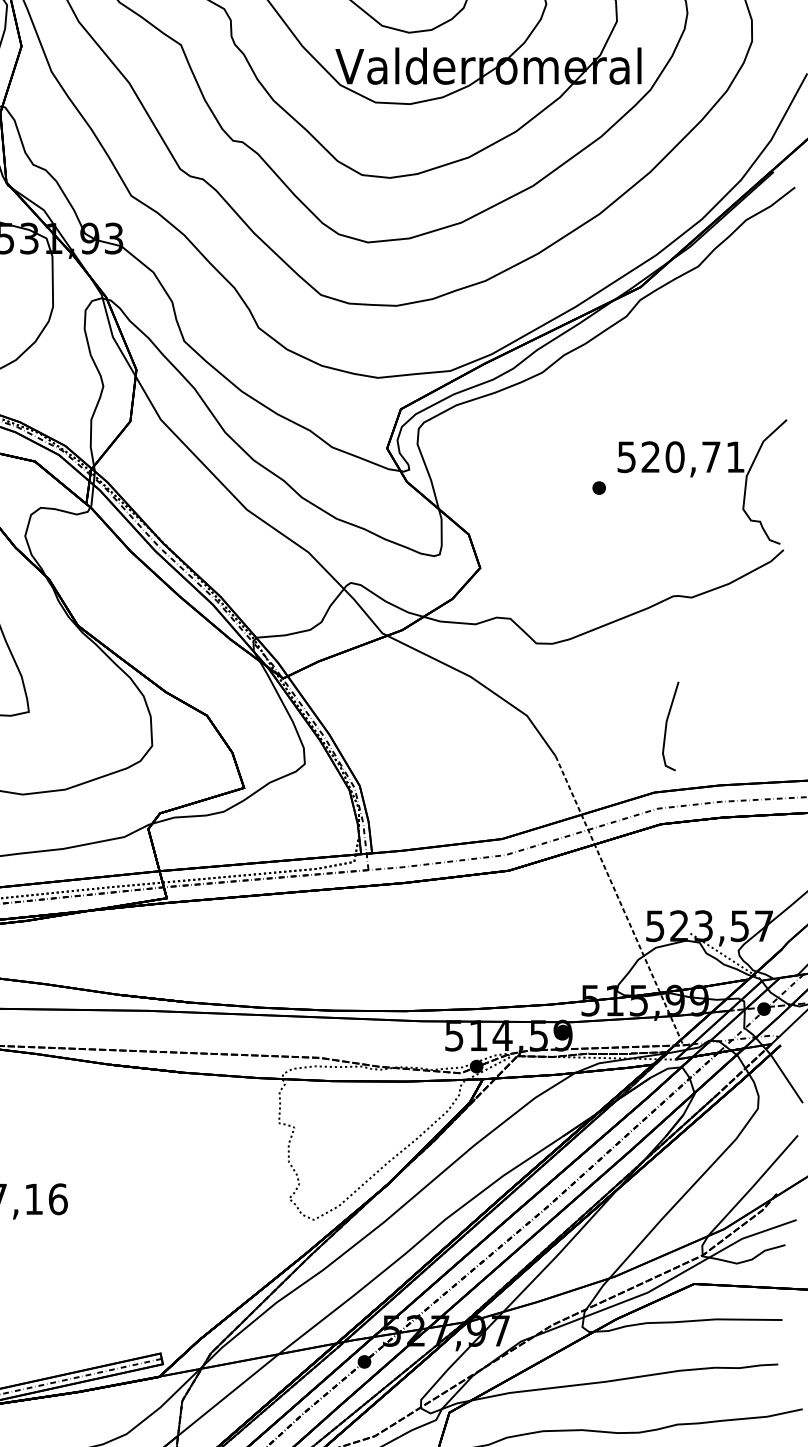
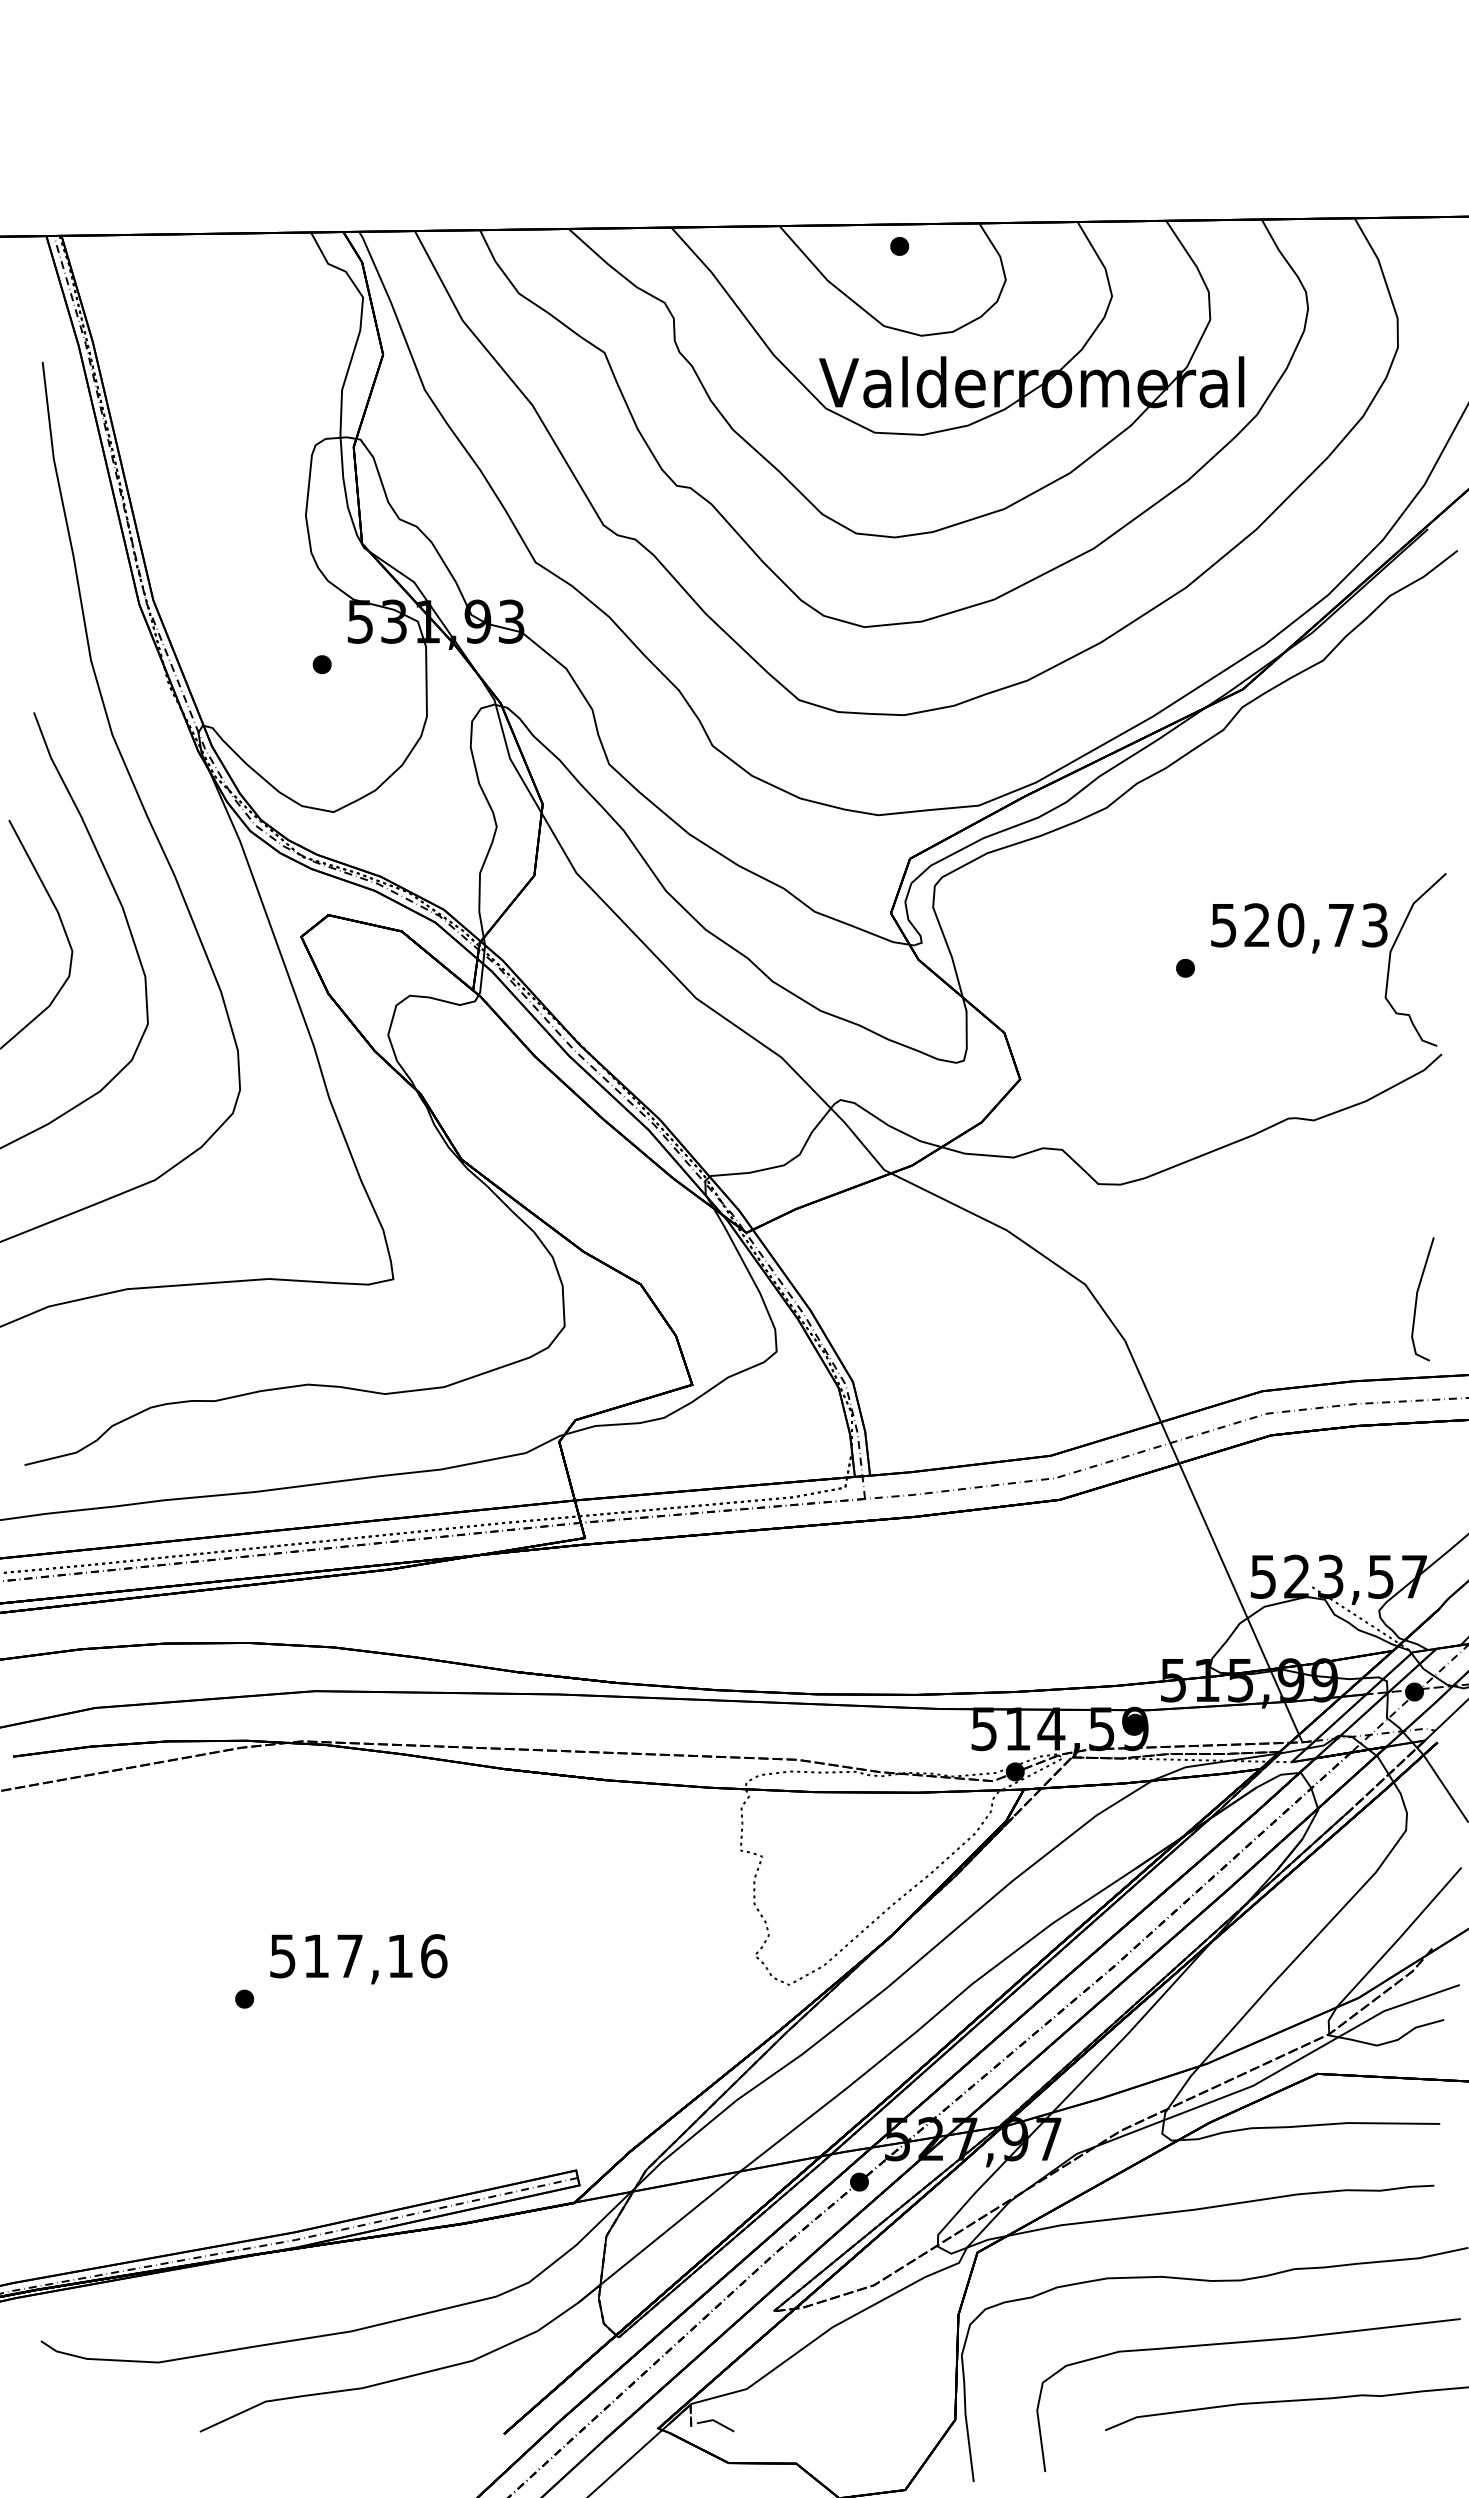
text: (735, 457) -> (1374, 925), 520,71 -> 520,73
line: (666, 726) -> (1417, 1299), moved
line: (619, 901) -> (1213, 1542), dashed -> solid

